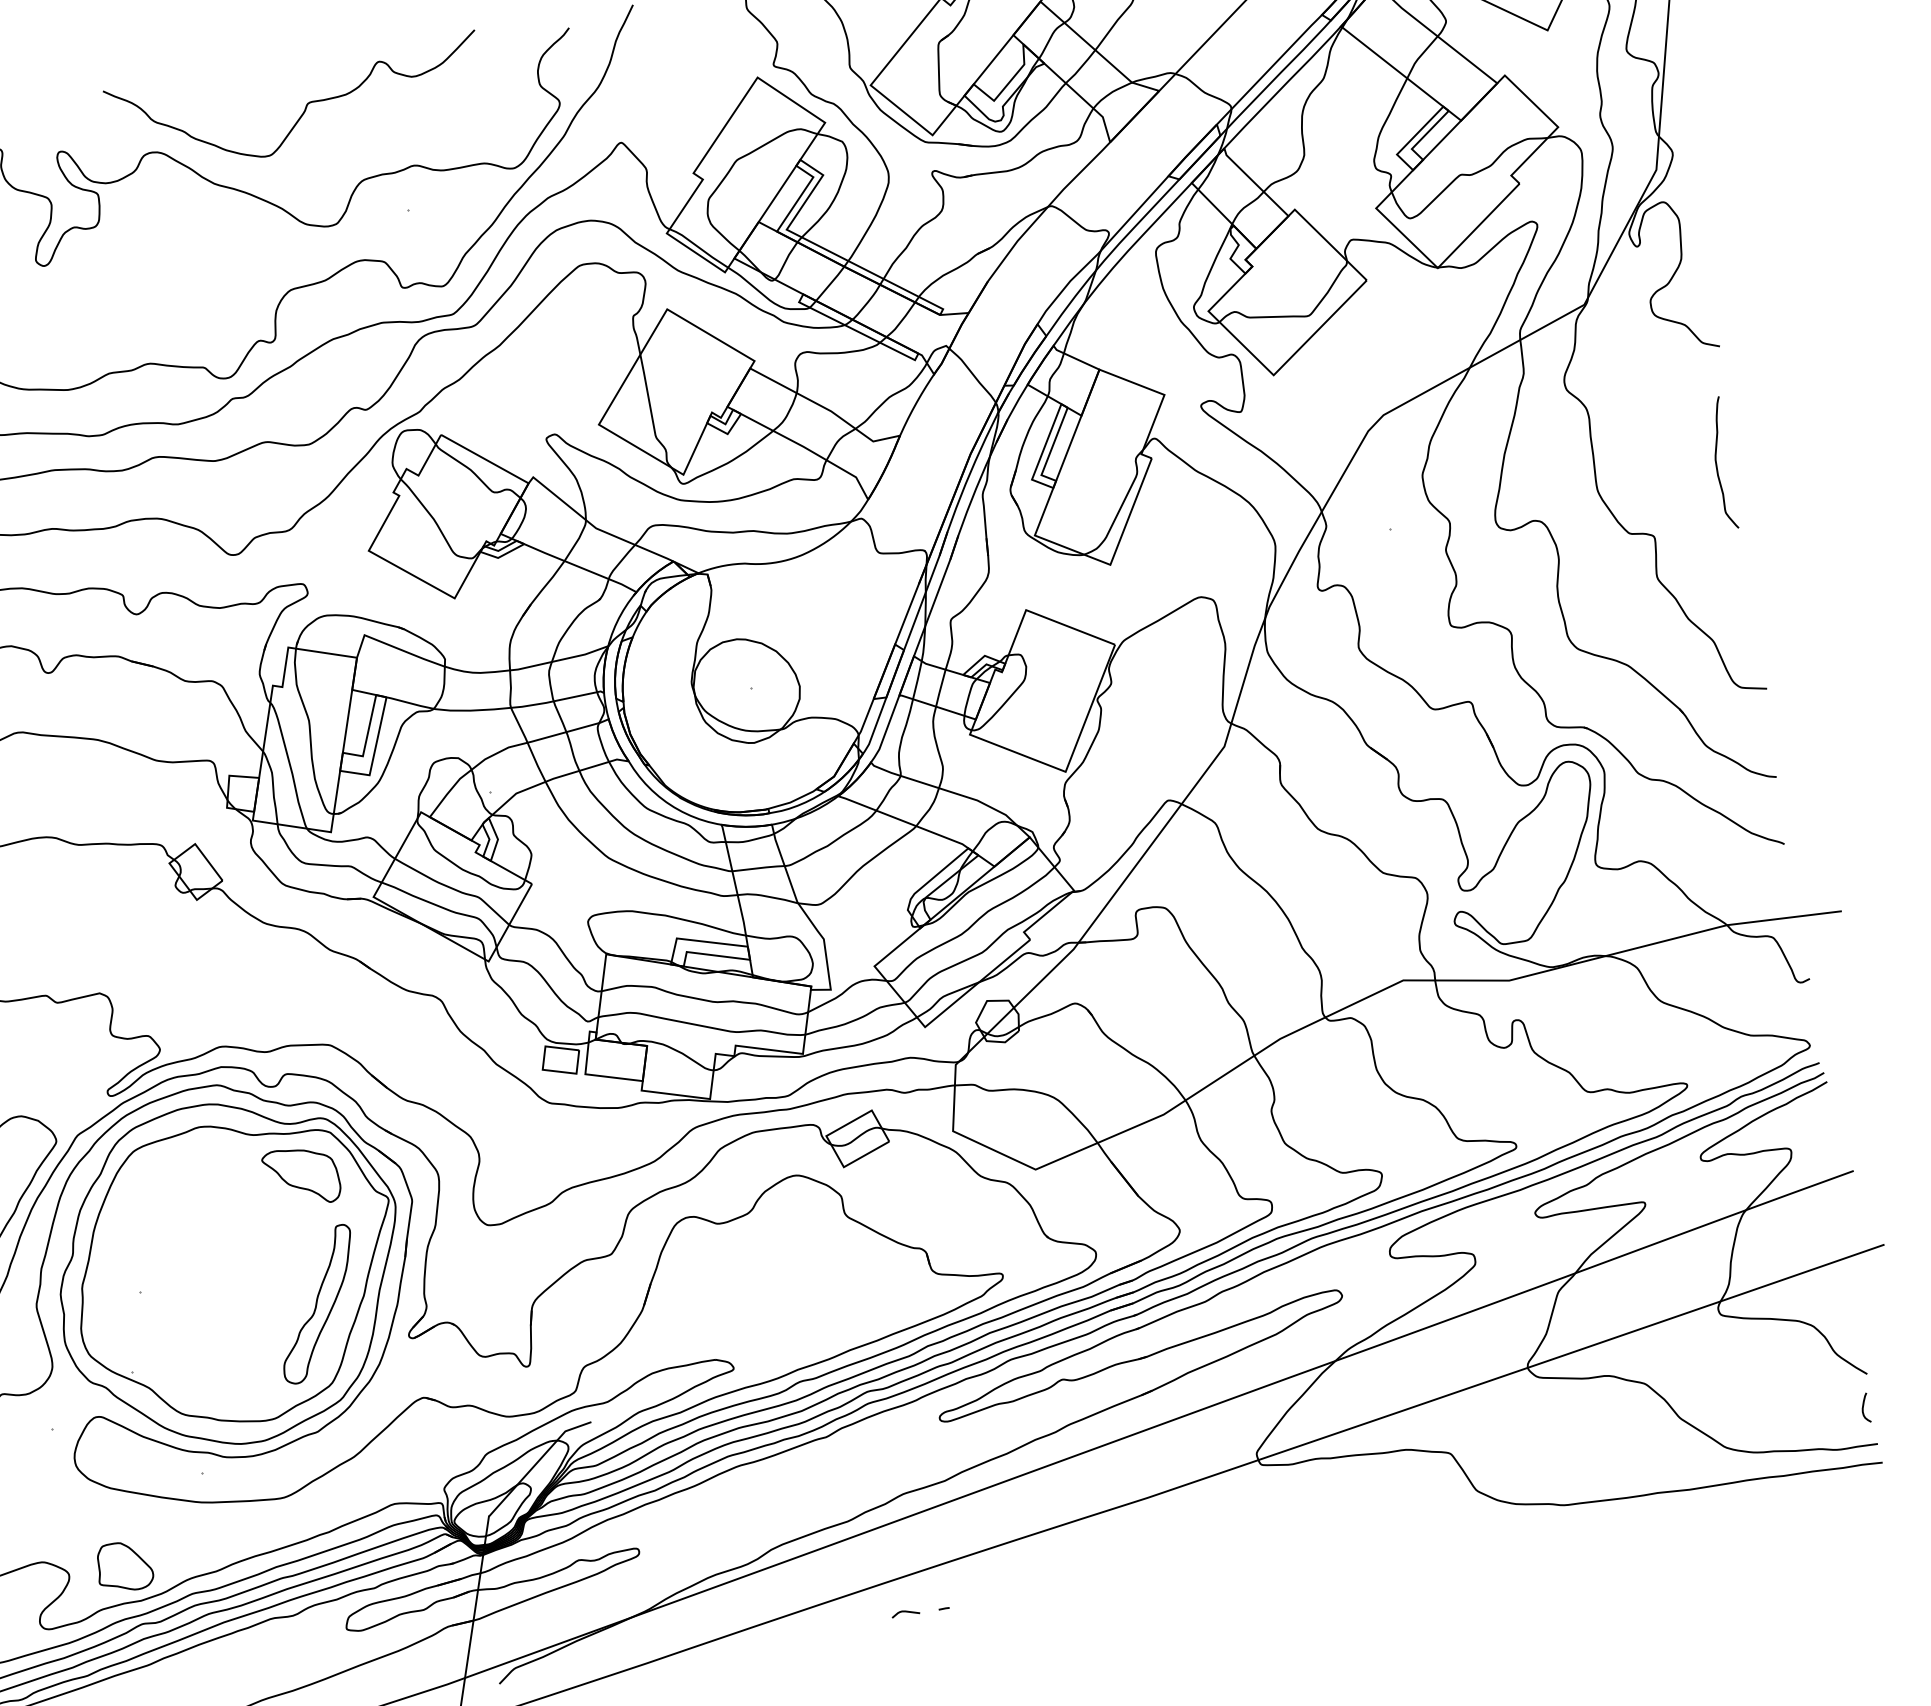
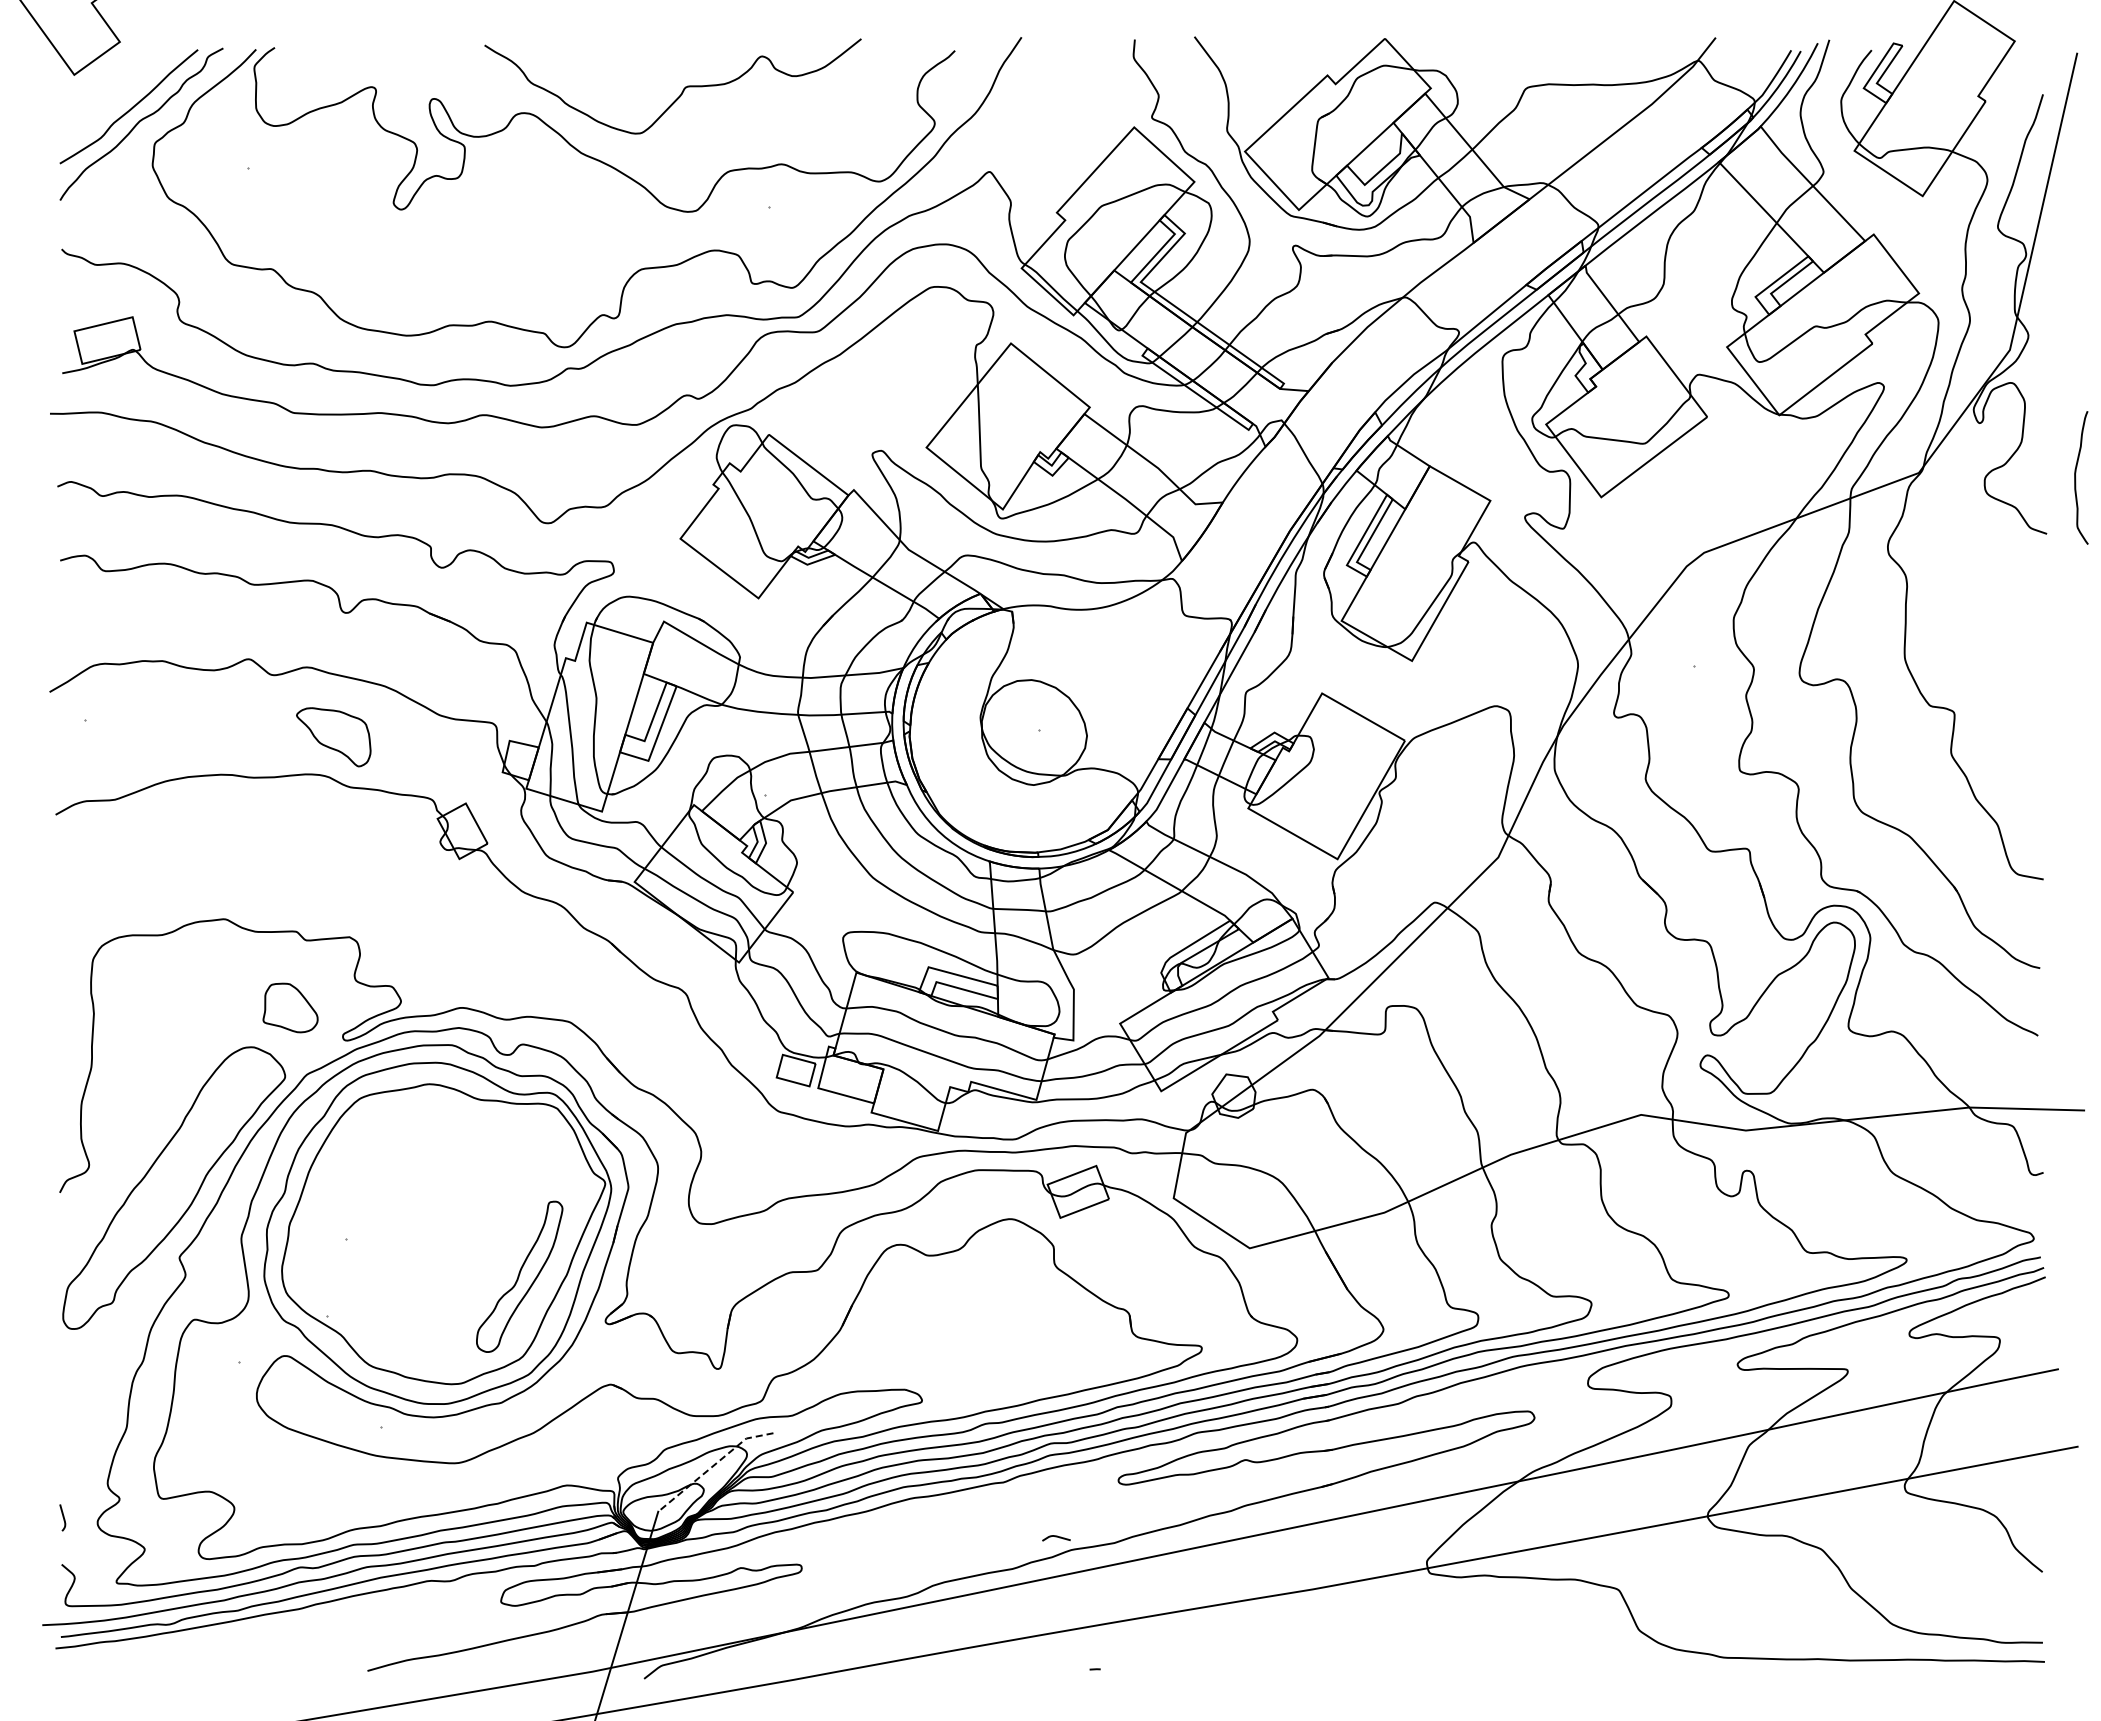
curve: (1717, 464) -> (2076, 478), moved
part: (301, 1177) -> (333, 737), moved
curve: (1863, 1407) -> (2034, 1604), removed
line: (536, 1462) -> (713, 1465), solid -> dashed
part: (124, 1566) -> (290, 1007), moved
curve: (905, 1612) -> (1056, 1537), moved

